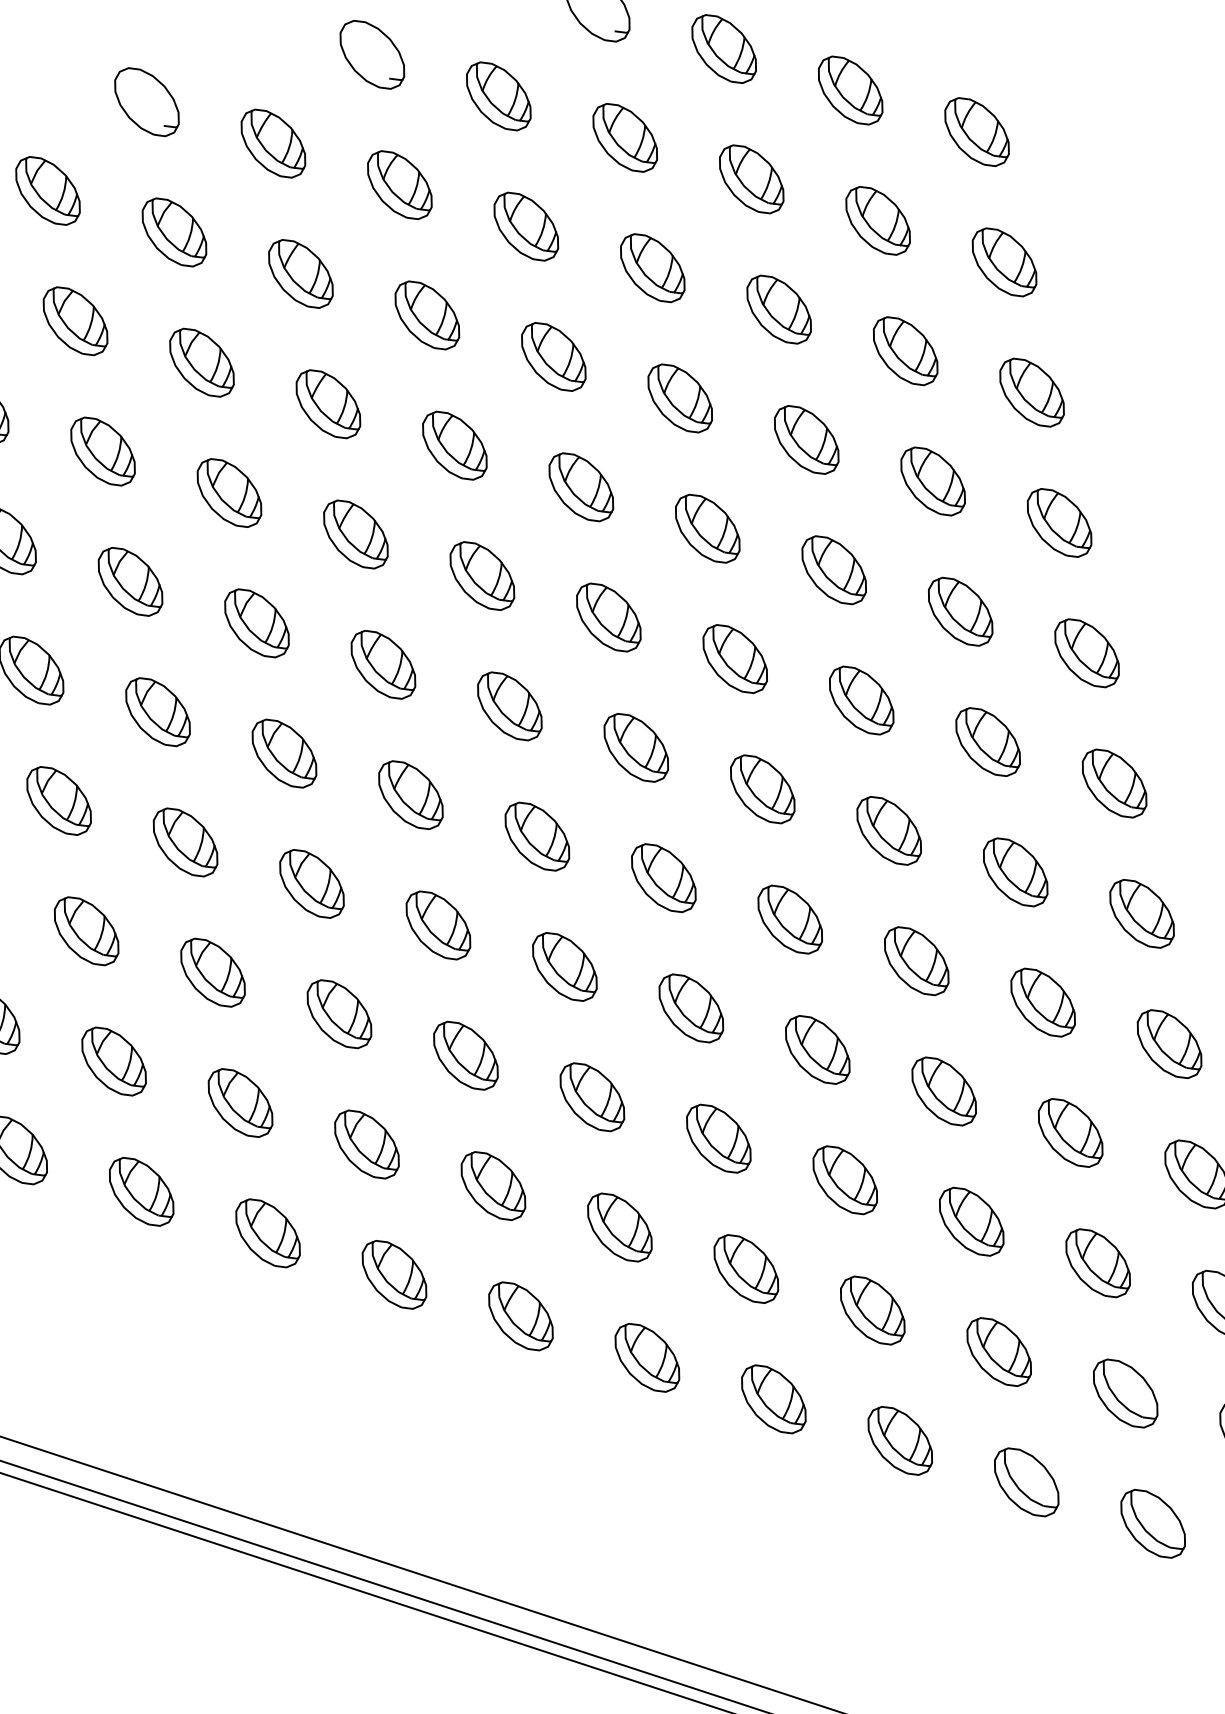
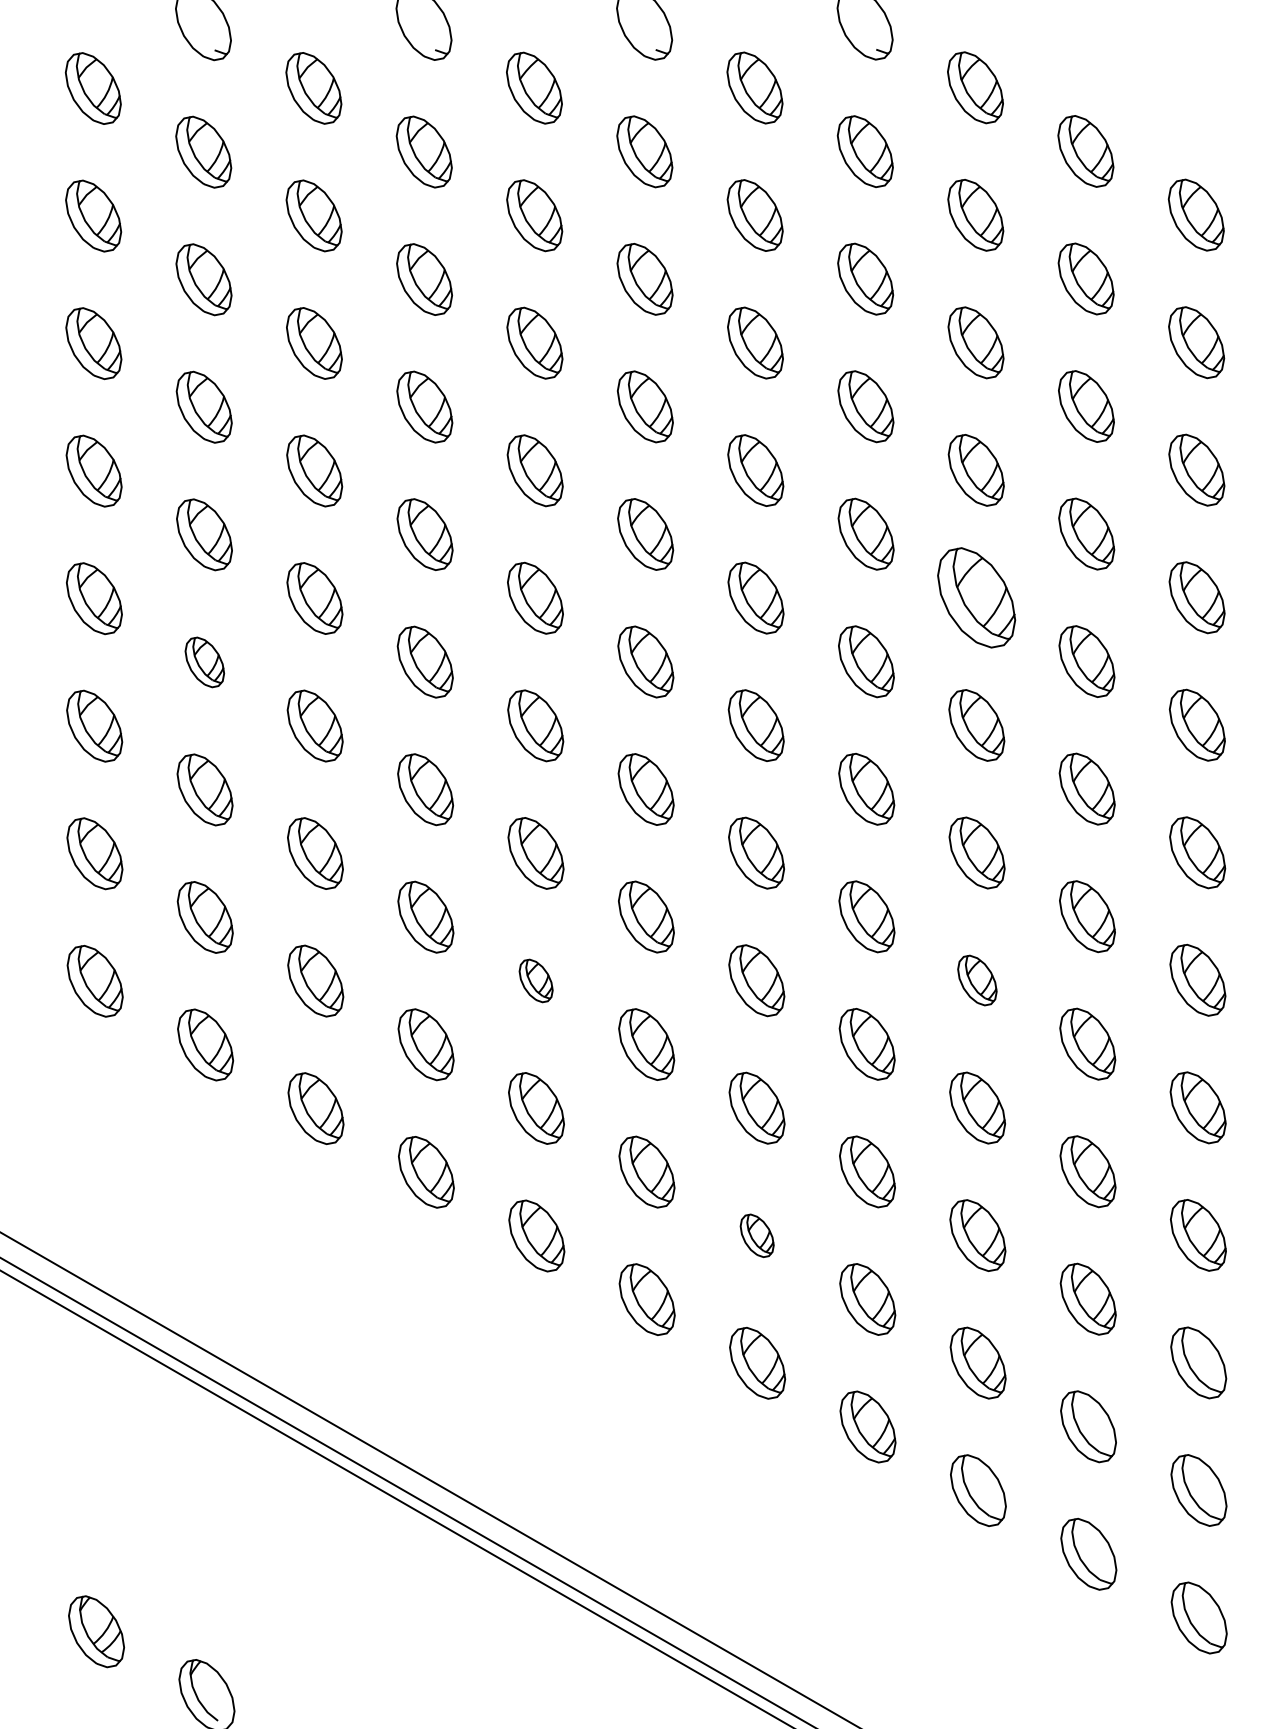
part: (834, 569) -> (976, 597), size x1.4
part: (58, 801) -> (204, 662), size x0.7
part: (916, 961) -> (977, 980), size x0.7
part: (465, 1055) -> (535, 980), size x0.6
part: (745, 1268) -> (756, 1235), size x0.6

